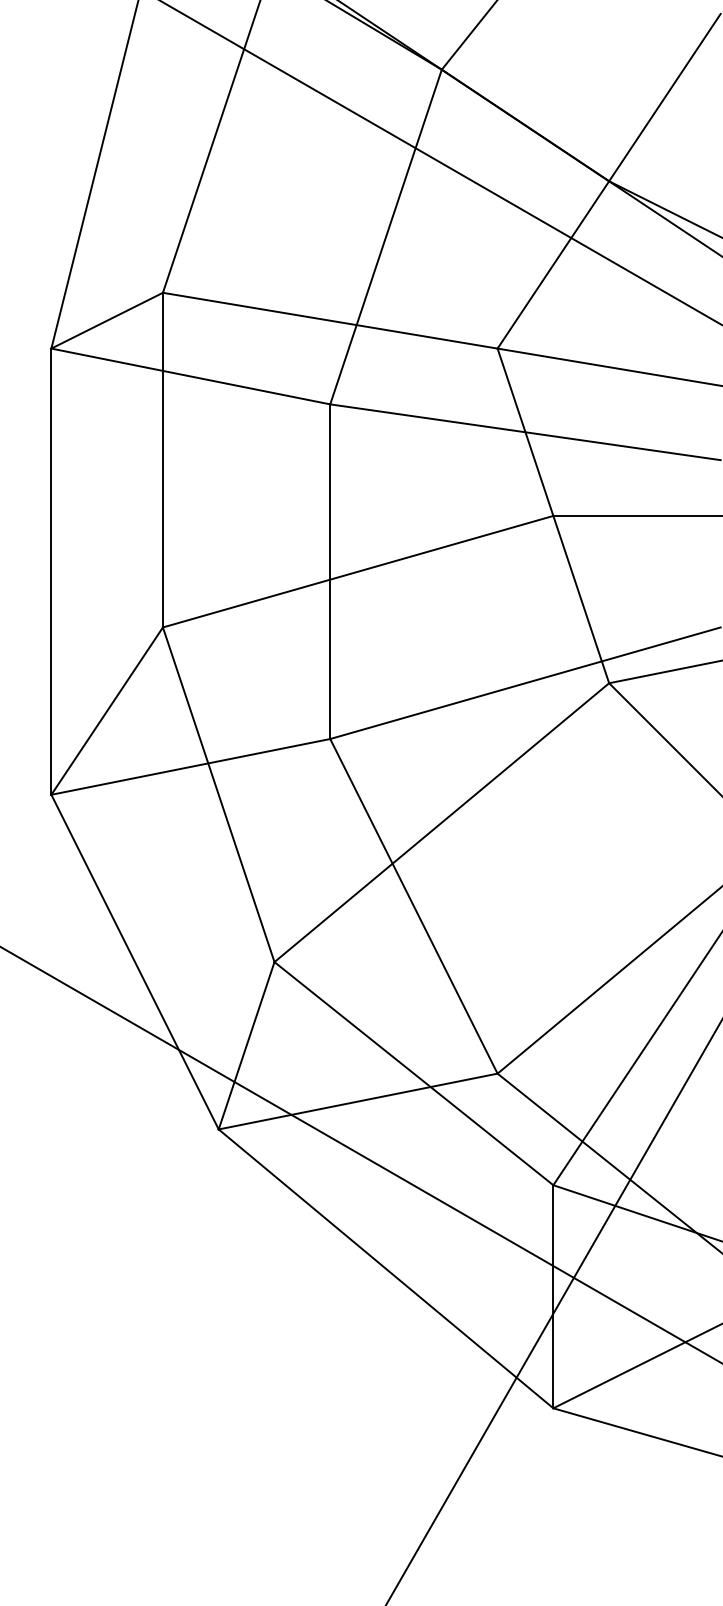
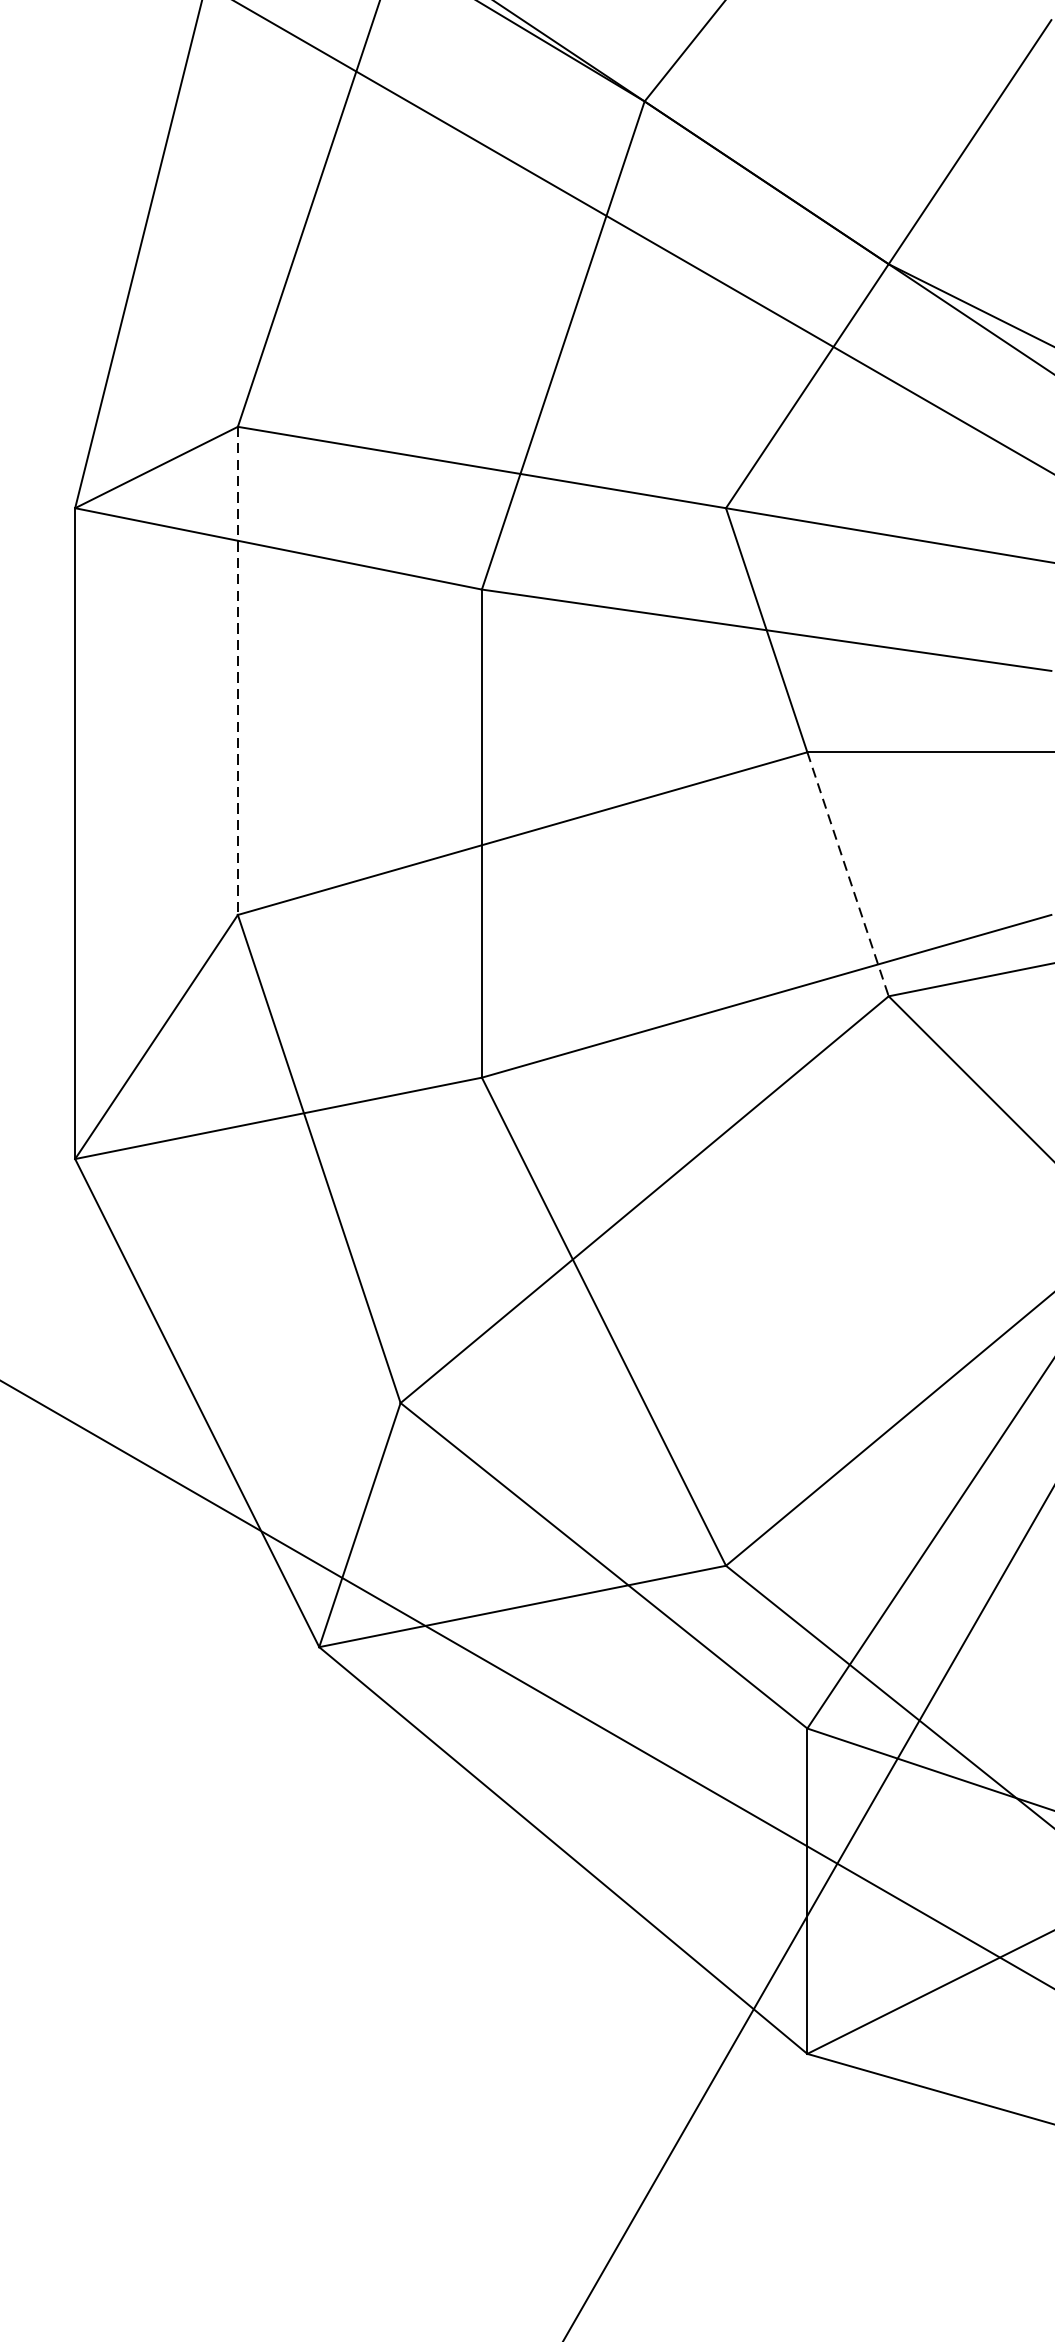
line: (162, 460) -> (237, 671), solid -> dashed
line: (581, 600) -> (848, 875), solid -> dashed

